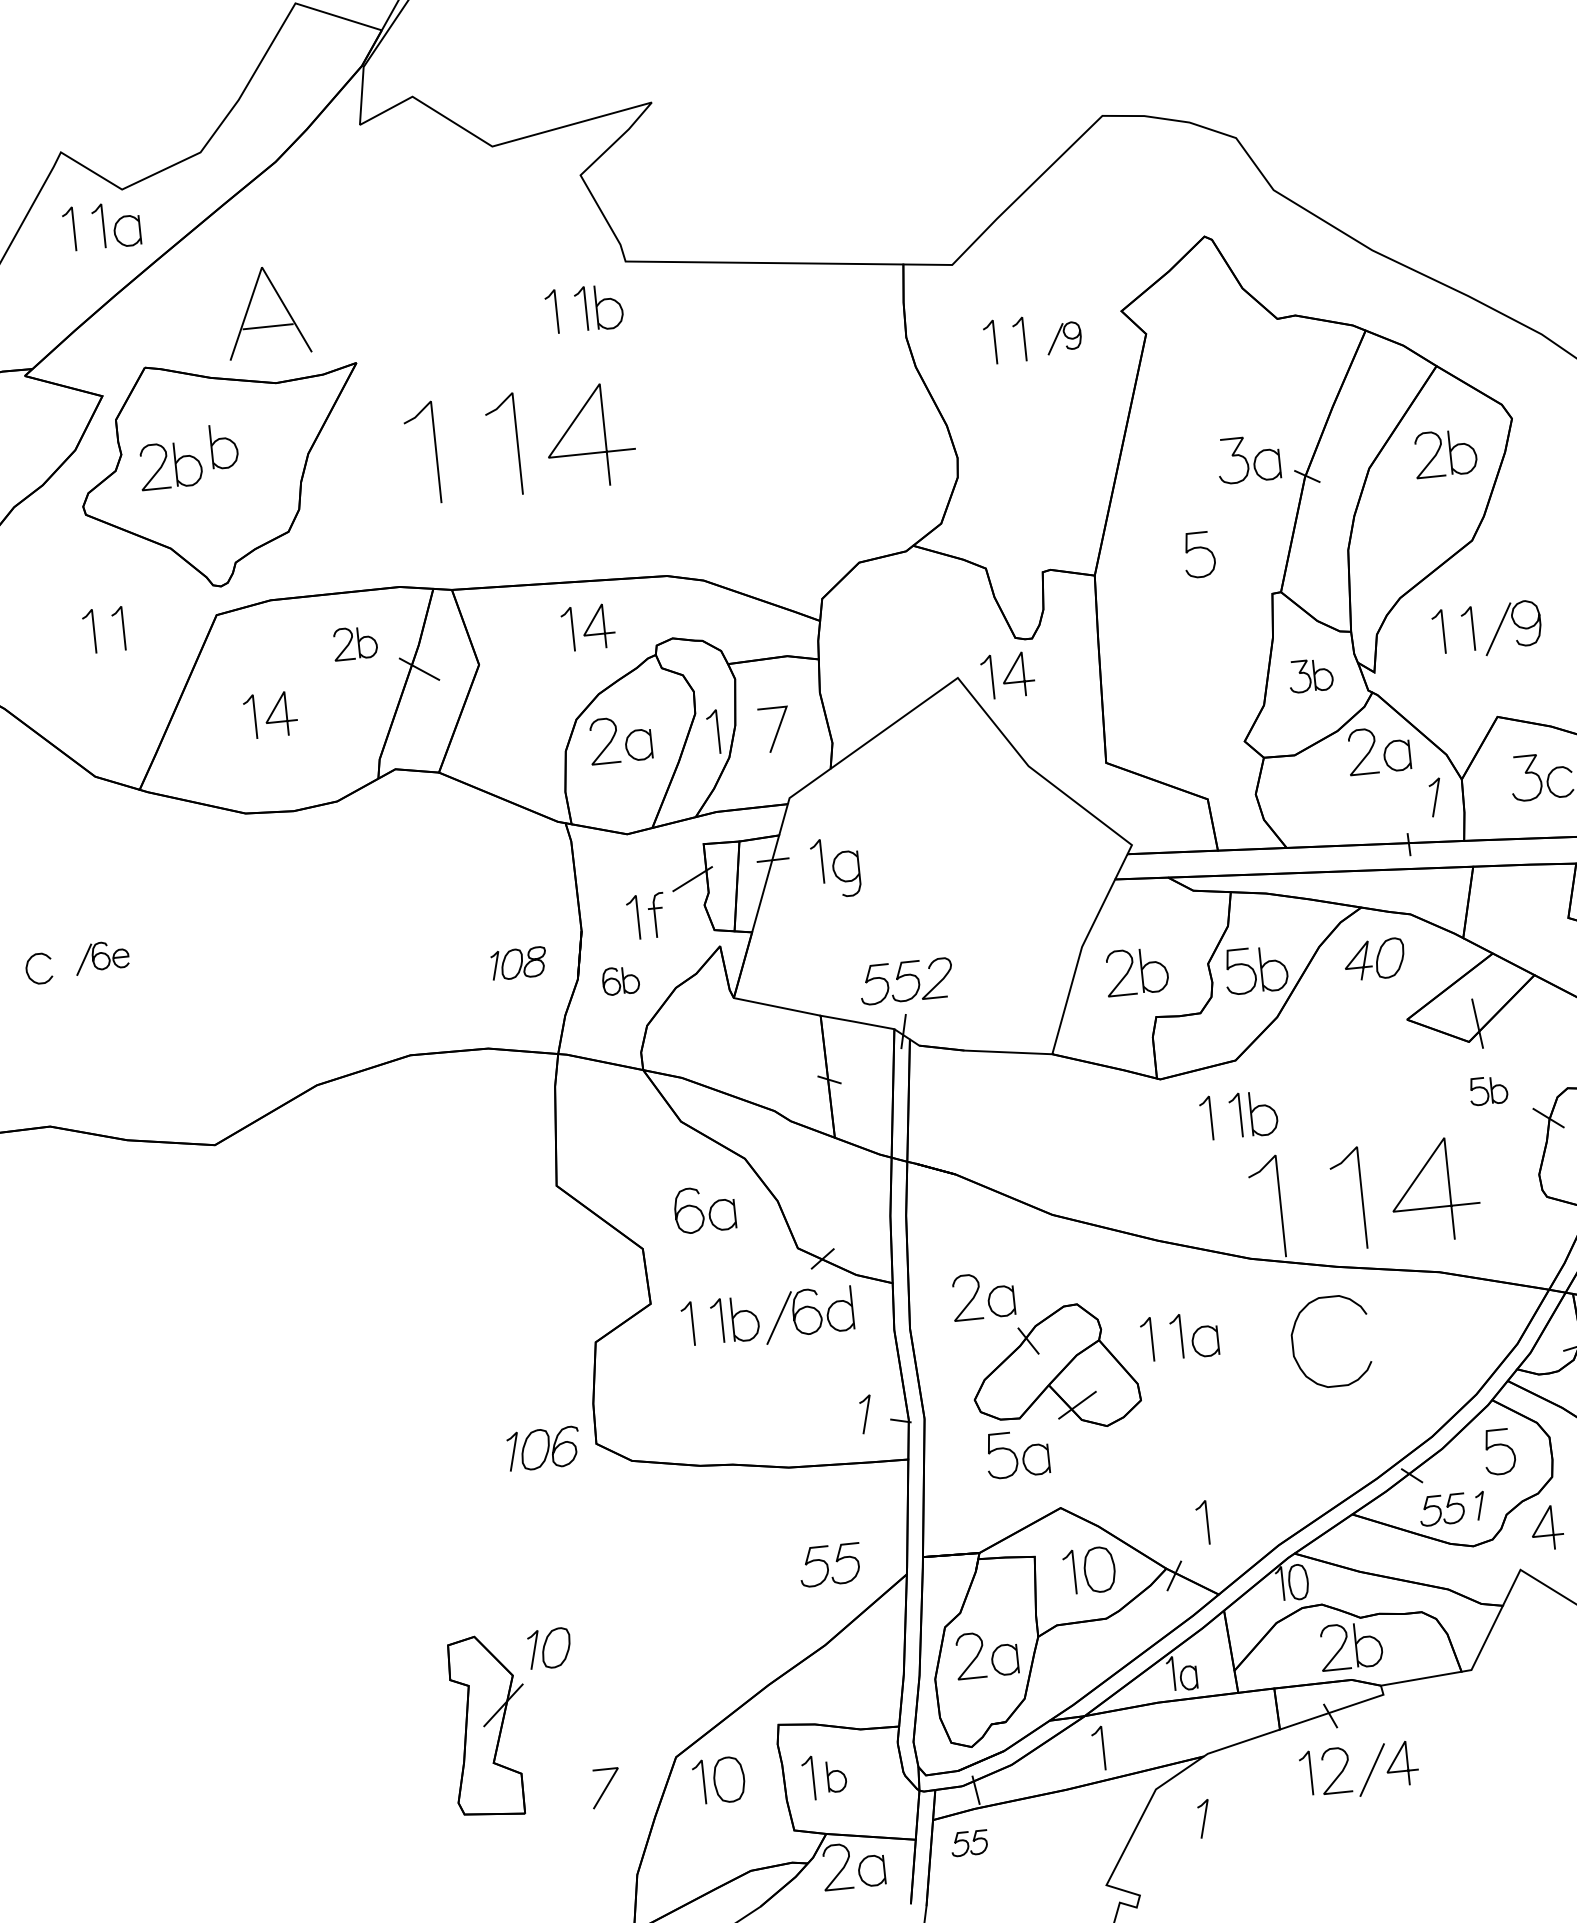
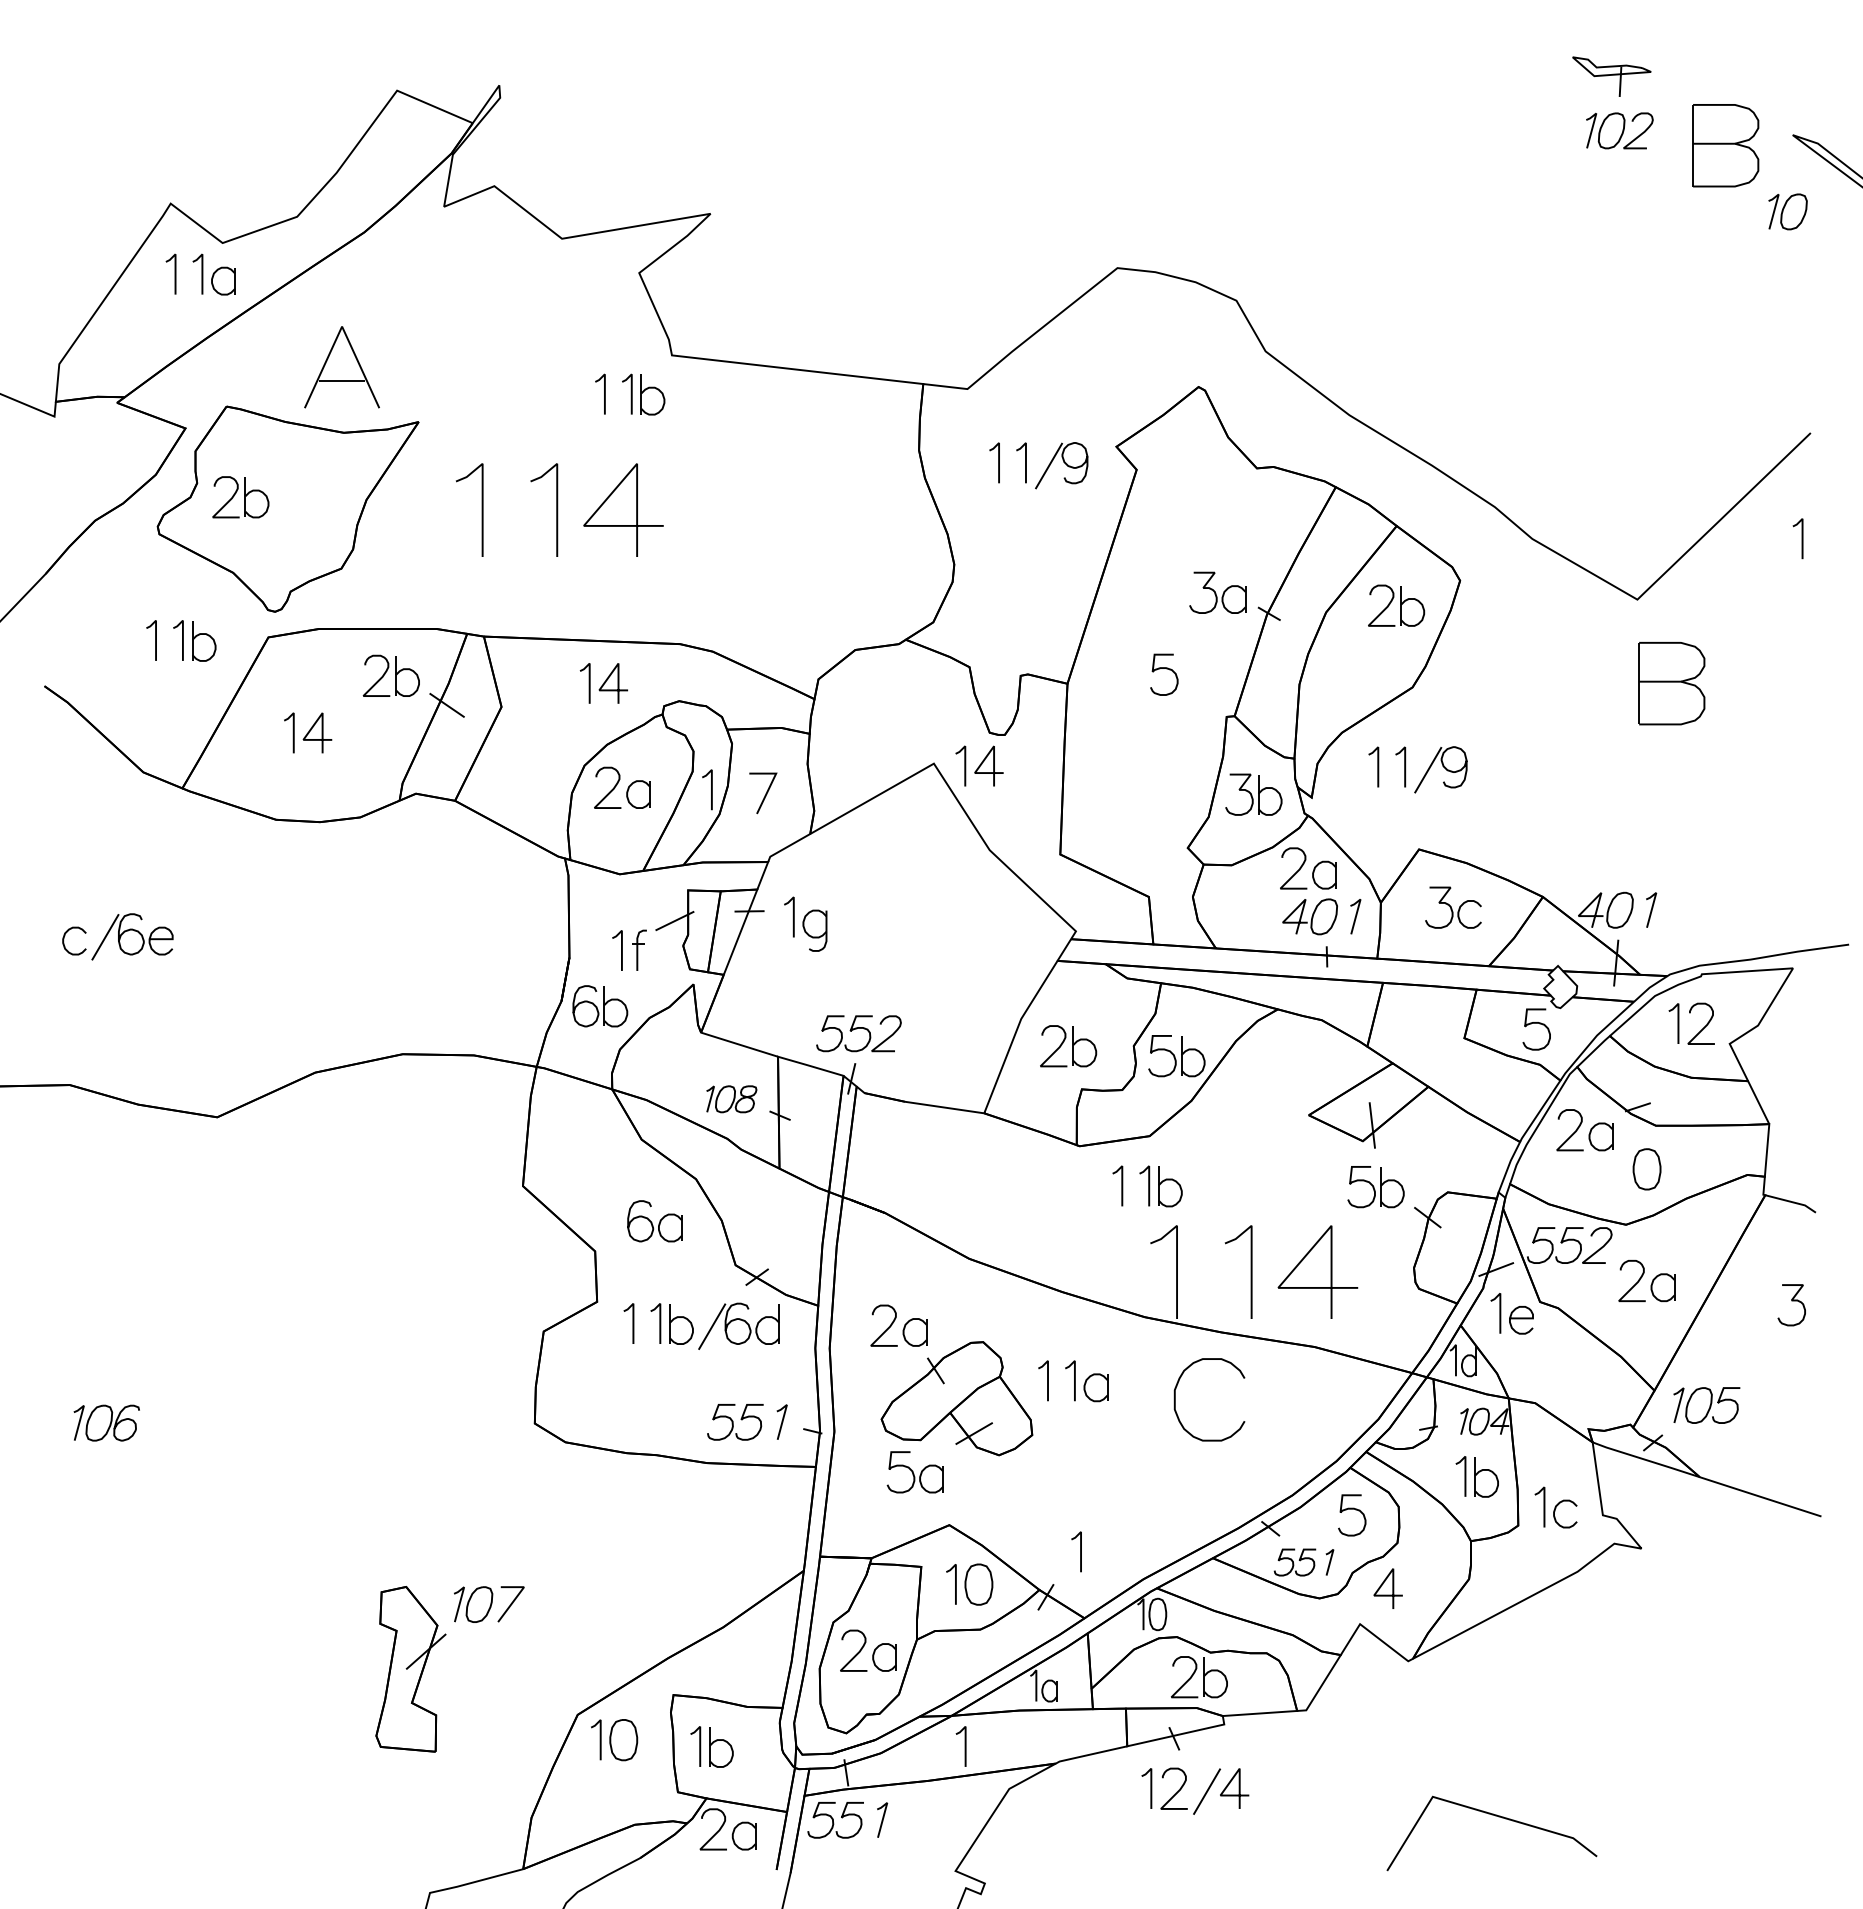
part: (1063, 337) -> (1061, 465), size x1.67
part: (224, 446) -> (204, 641), moved
part: (354, 642) -> (390, 675), size x1.43
part: (1310, 675) -> (1253, 794), size x1.43
part: (101, 957) -> (132, 936), size x1.67
part: (1373, 959) -> (1309, 916), moved
part: (518, 963) -> (731, 1099), moved
part: (621, 980) -> (600, 1006), size x1.67
part: (1488, 1091) -> (1375, 1187), size x1.67
part: (543, 1448) -> (106, 1422), moved
part: (830, 1565) -> (735, 1422), moved
part: (836, 1776) -> (721, 1747), size x1.43
line: (605, 1788) -> (510, 1604), moved
line: (1204, 1818) -> (882, 1819), moved
part: (969, 1843) -> (835, 1820), size x1.67

